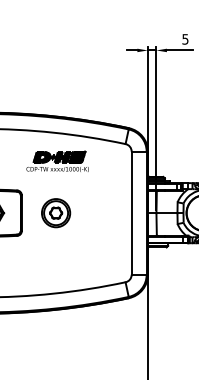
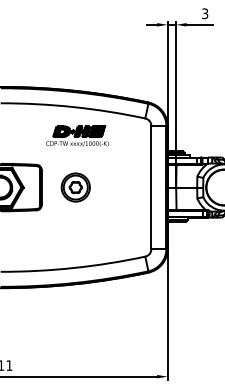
text: (185, 39) -> (205, 13), 5 -> 3

